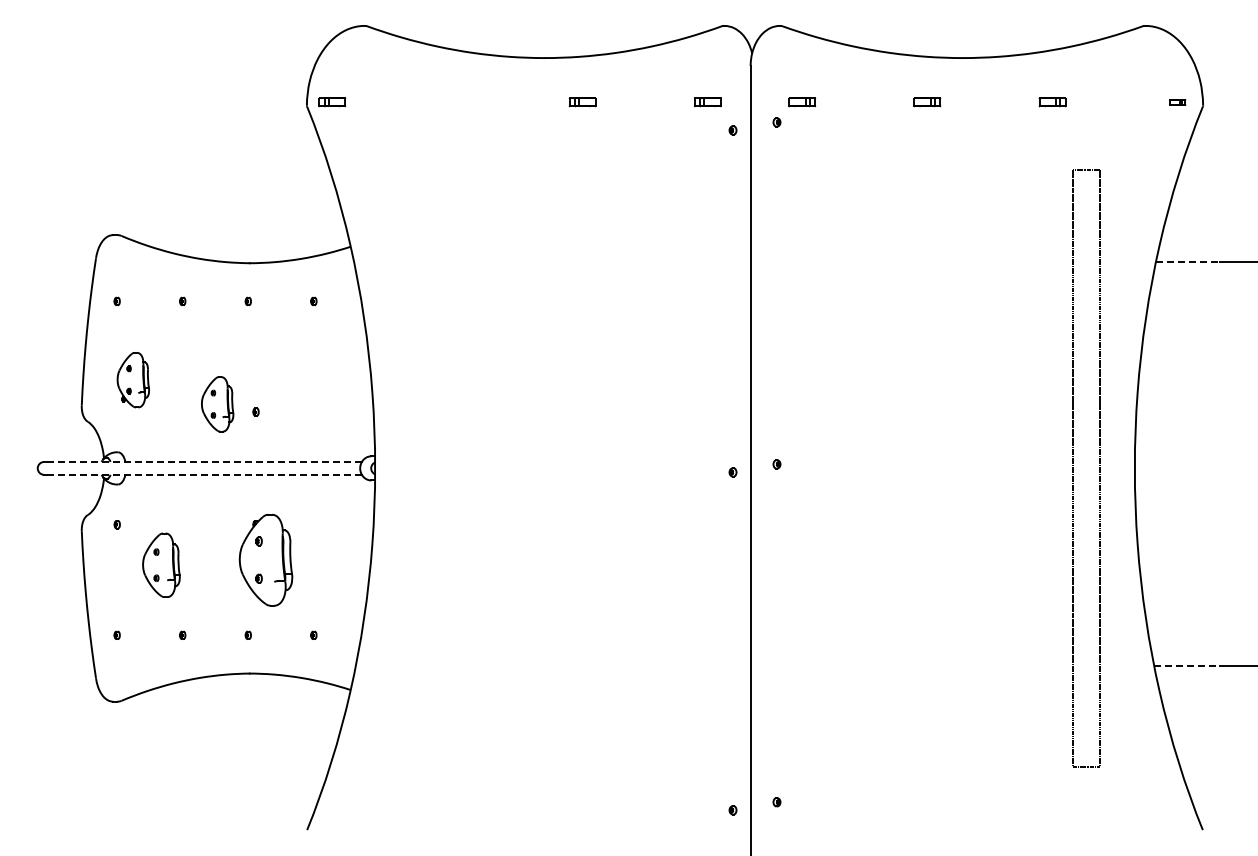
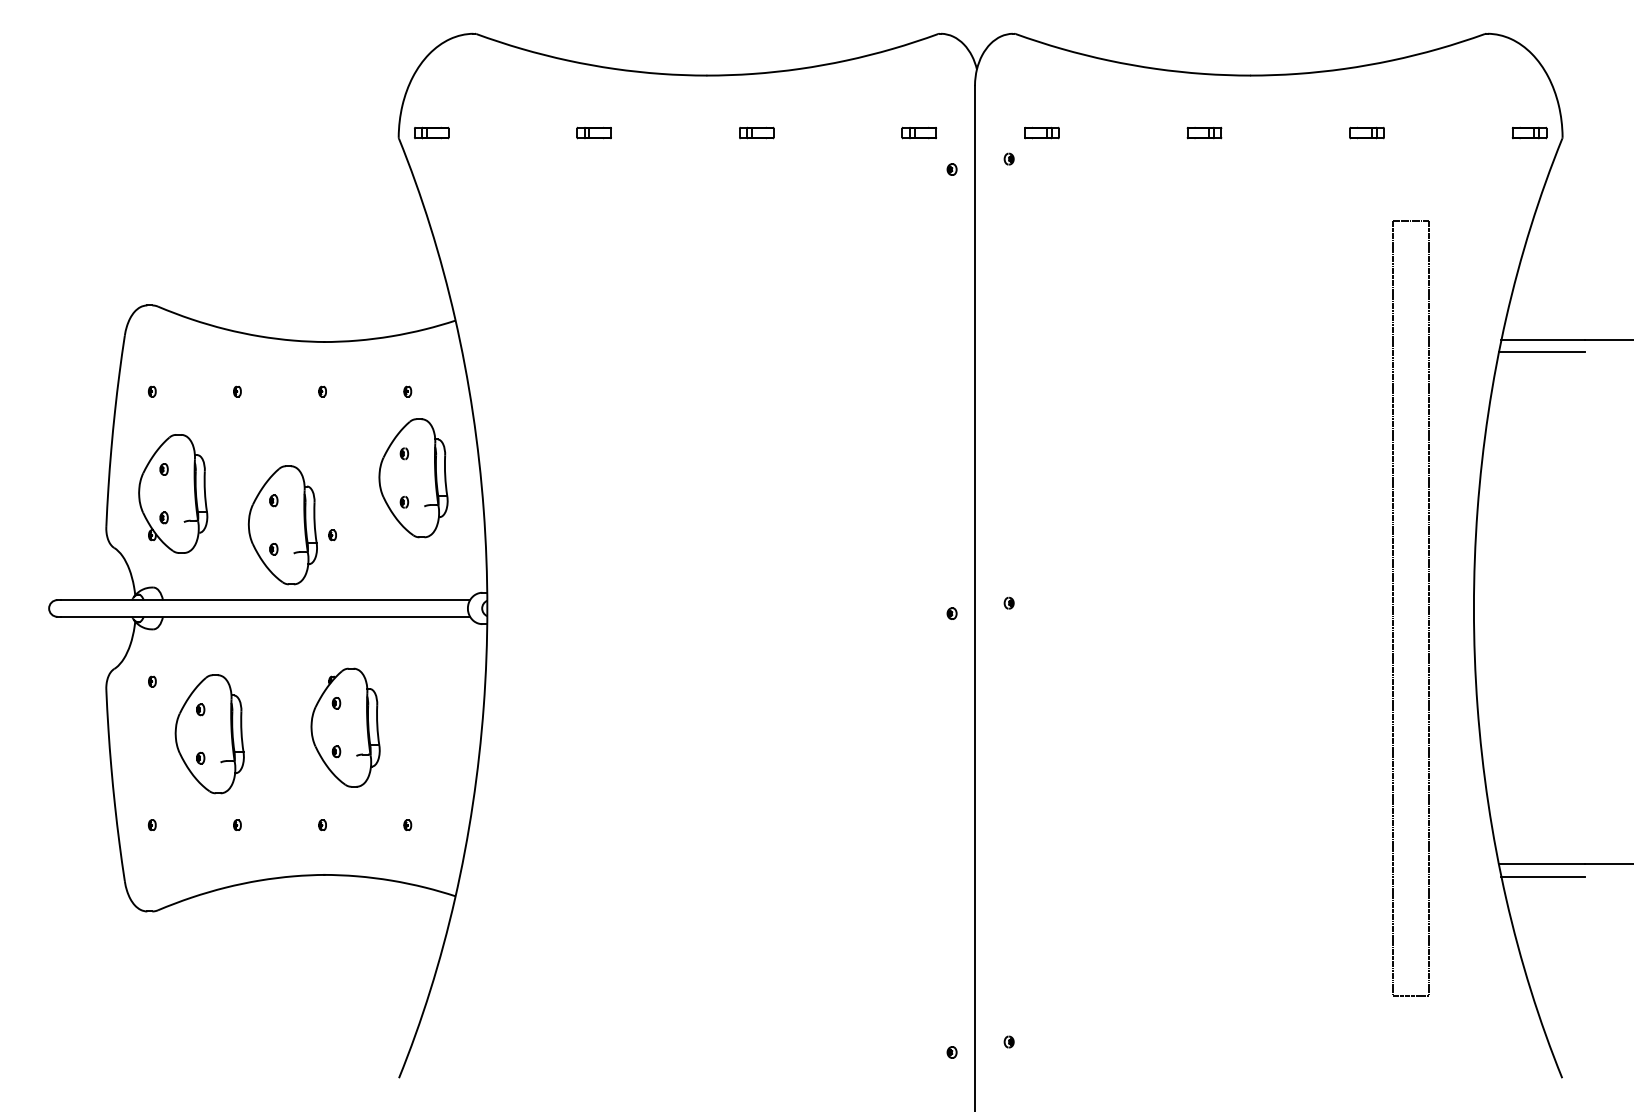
part: (457, 102) -> (594, 133), added
part: (1177, 102) -> (1529, 133), size x1.67
line: (1188, 261) -> (1543, 339), dashed -> solid
line: (1187, 271) -> (1542, 352), added
part: (318, 367) -> (413, 477), added
part: (133, 379) -> (173, 493), size x1.67
part: (217, 404) -> (282, 525), size x1.67
line: (204, 461) -> (265, 599), dashed -> solid
line: (204, 474) -> (265, 616), dashed -> solid
part: (161, 565) -> (209, 734), size x1.43
line: (1187, 665) -> (1542, 864), dashed -> solid
line: (1188, 675) -> (1543, 877), added

